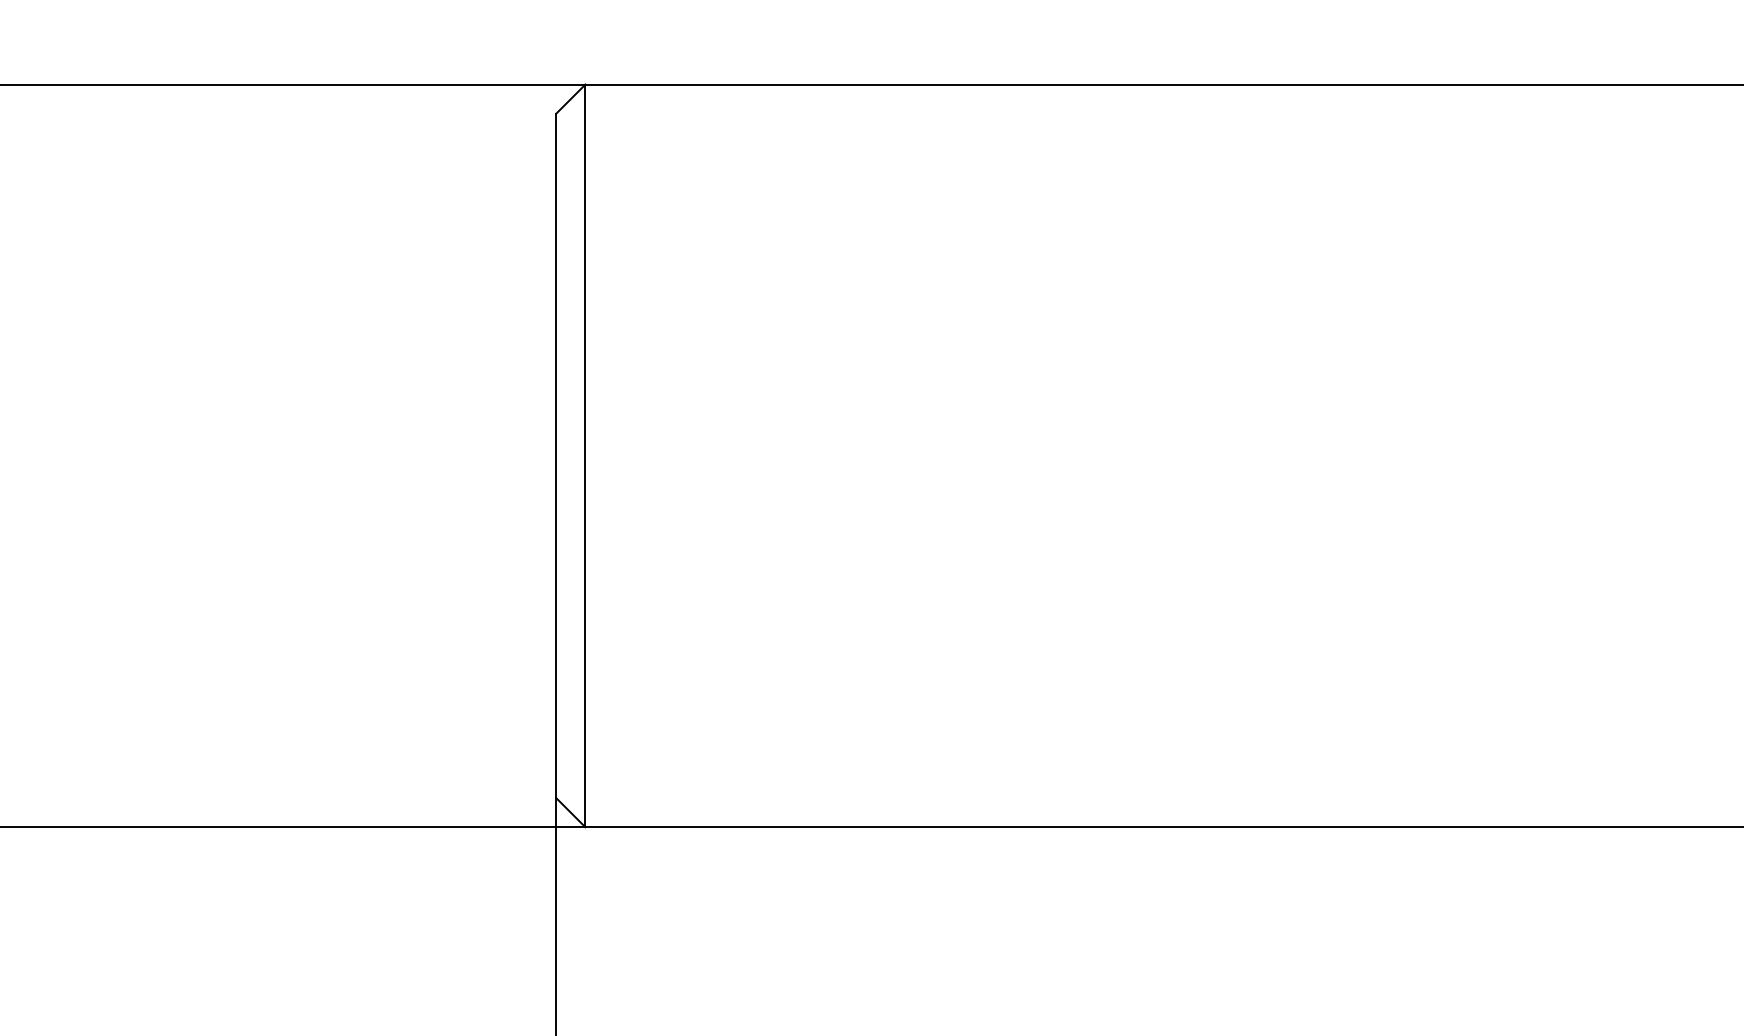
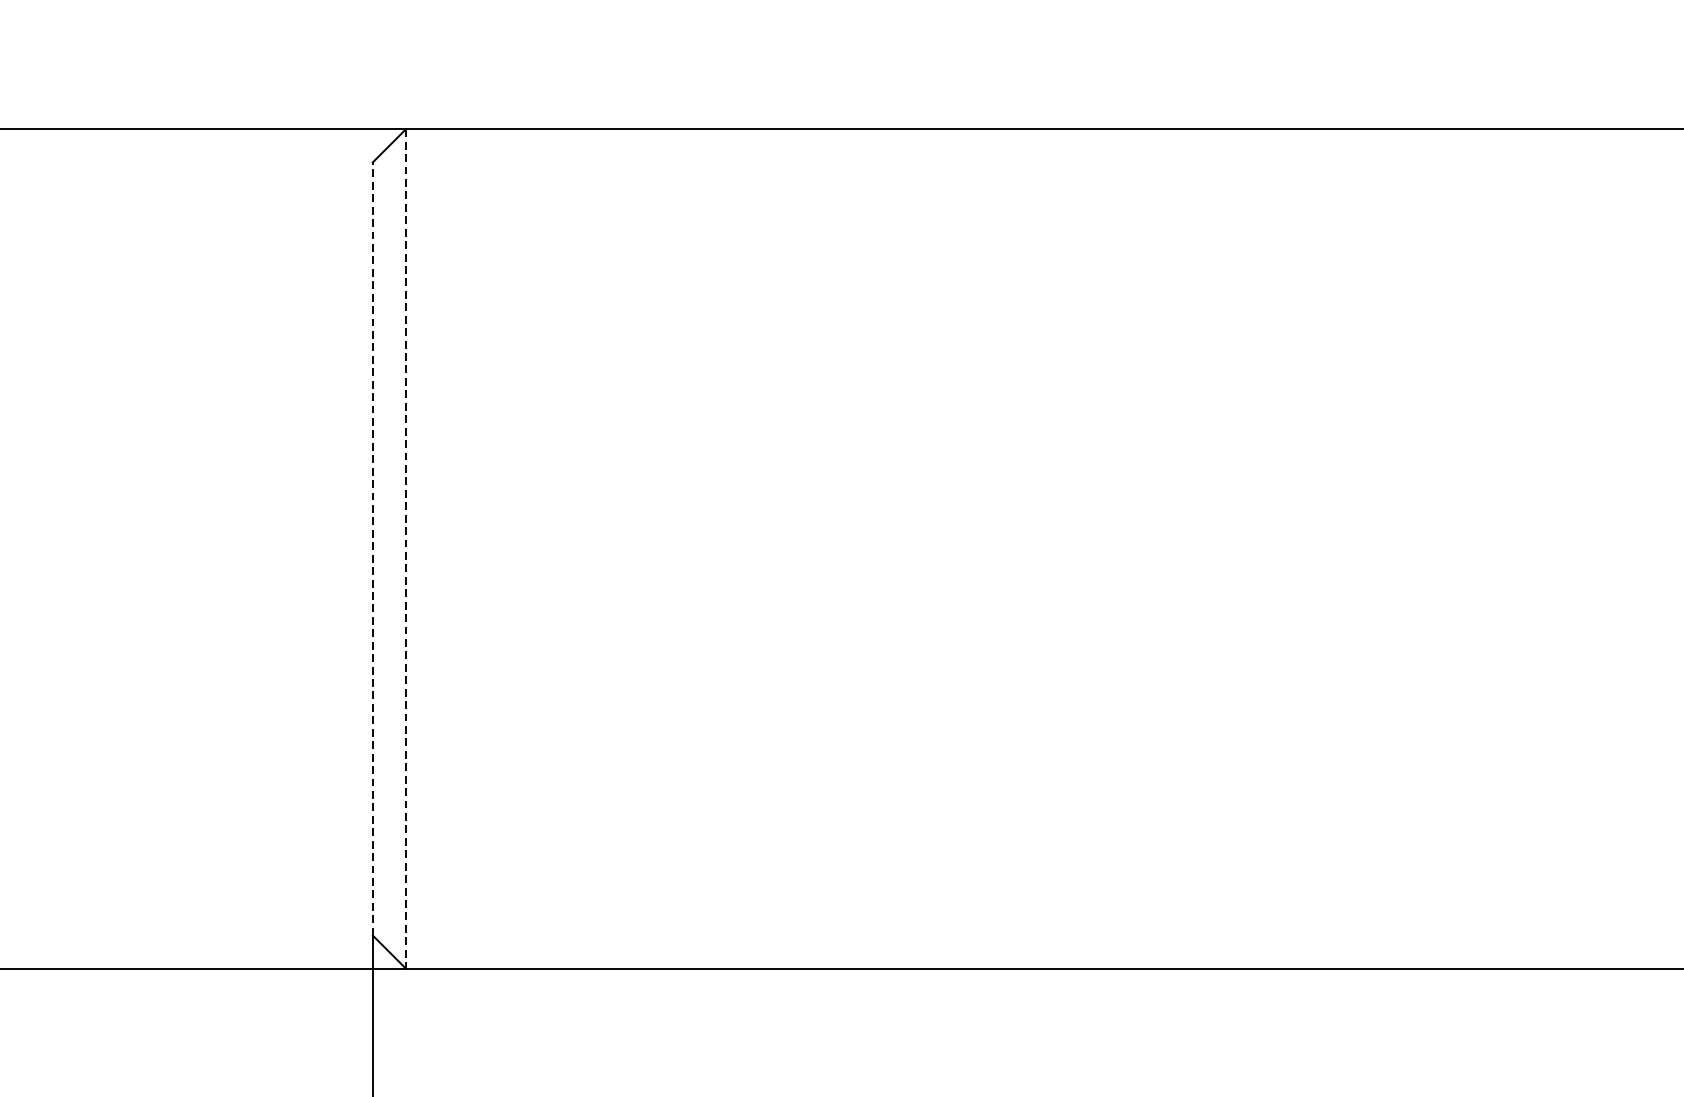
line: (556, 455) -> (373, 548), solid -> dashed
line: (585, 456) -> (405, 549), solid -> dashed

